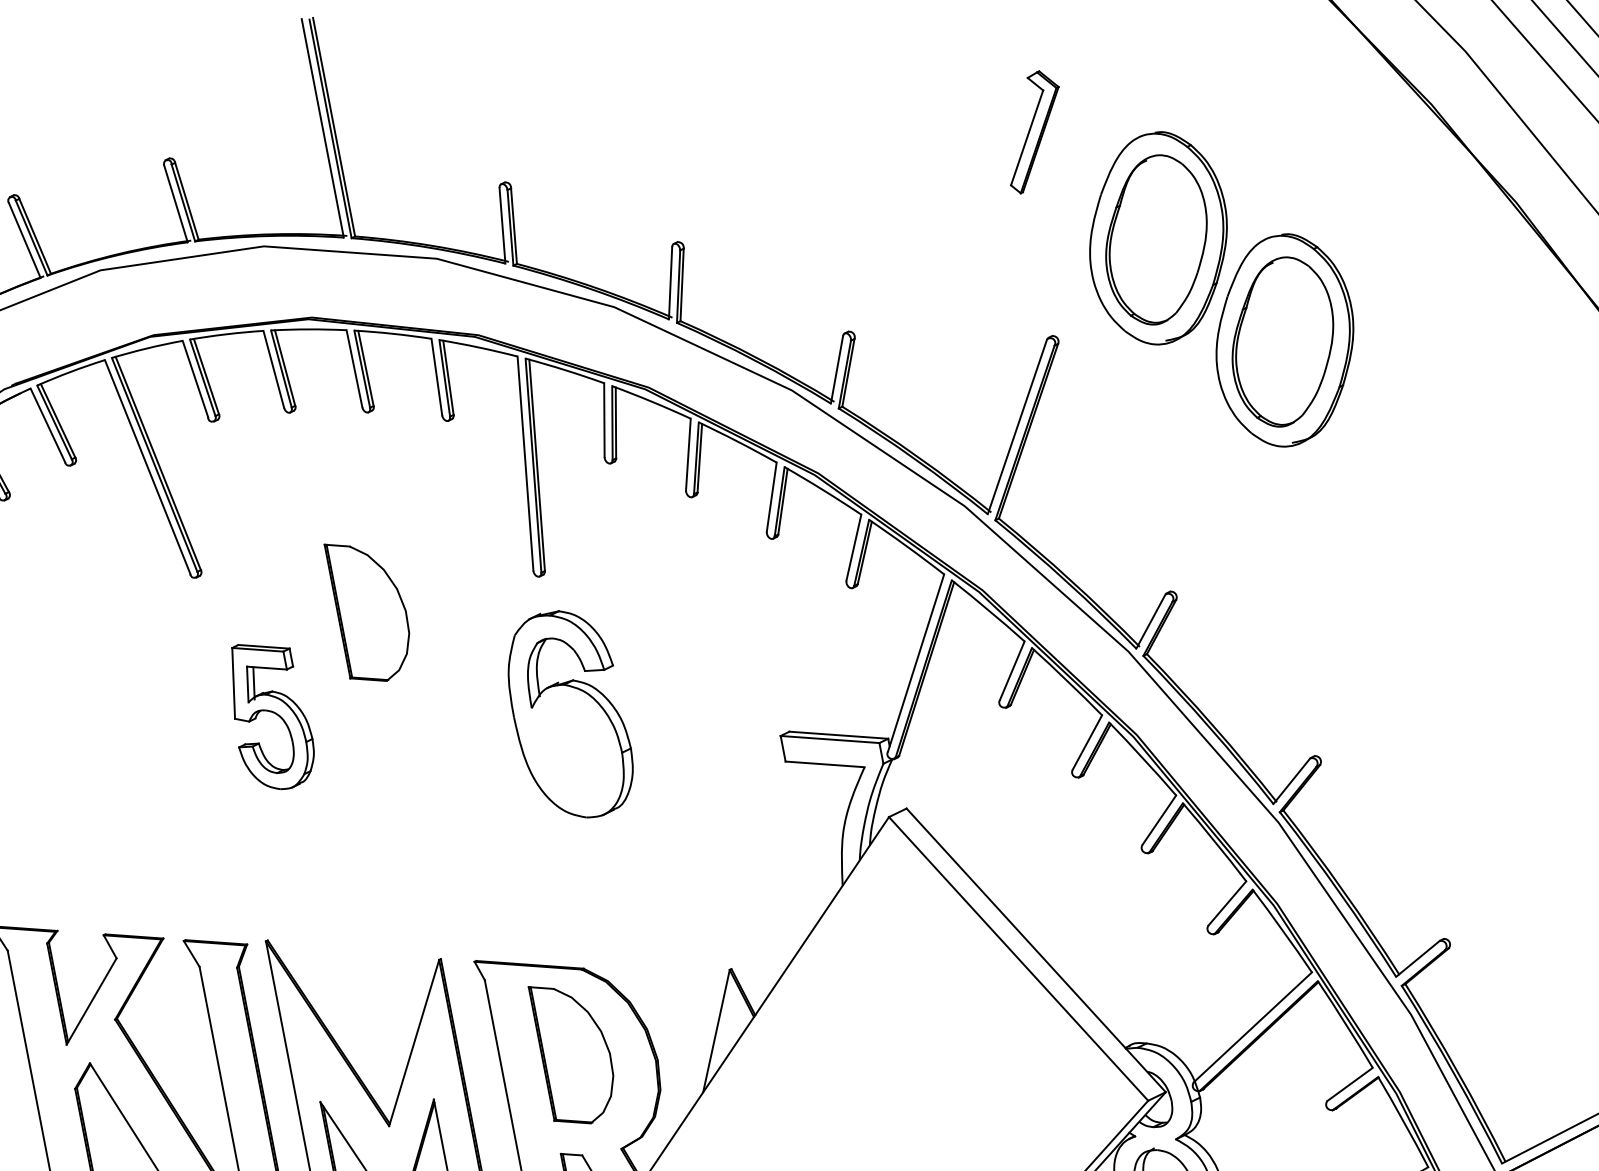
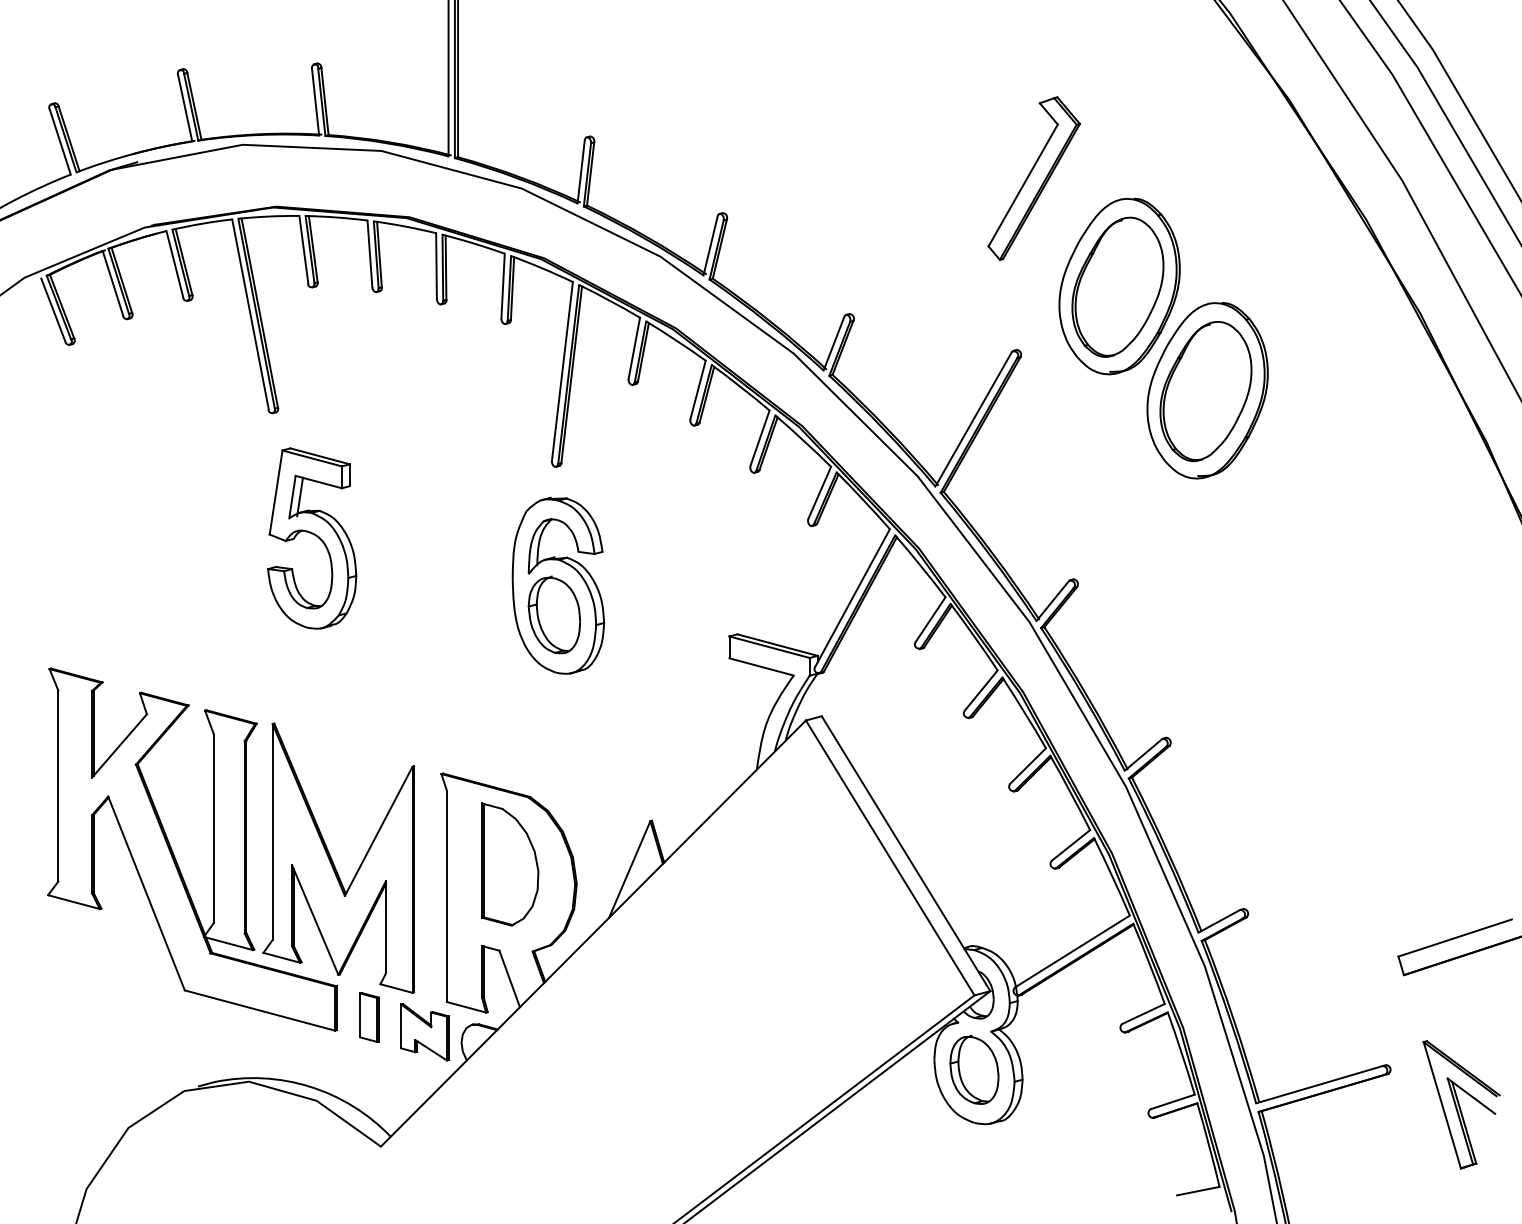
part: (1033, 131) -> (1033, 178), size x1.67
part: (371, 609) -> (412, 467), removed
part: (270, 715) -> (312, 538), size x1.43
part: (569, 749) -> (553, 614), added

